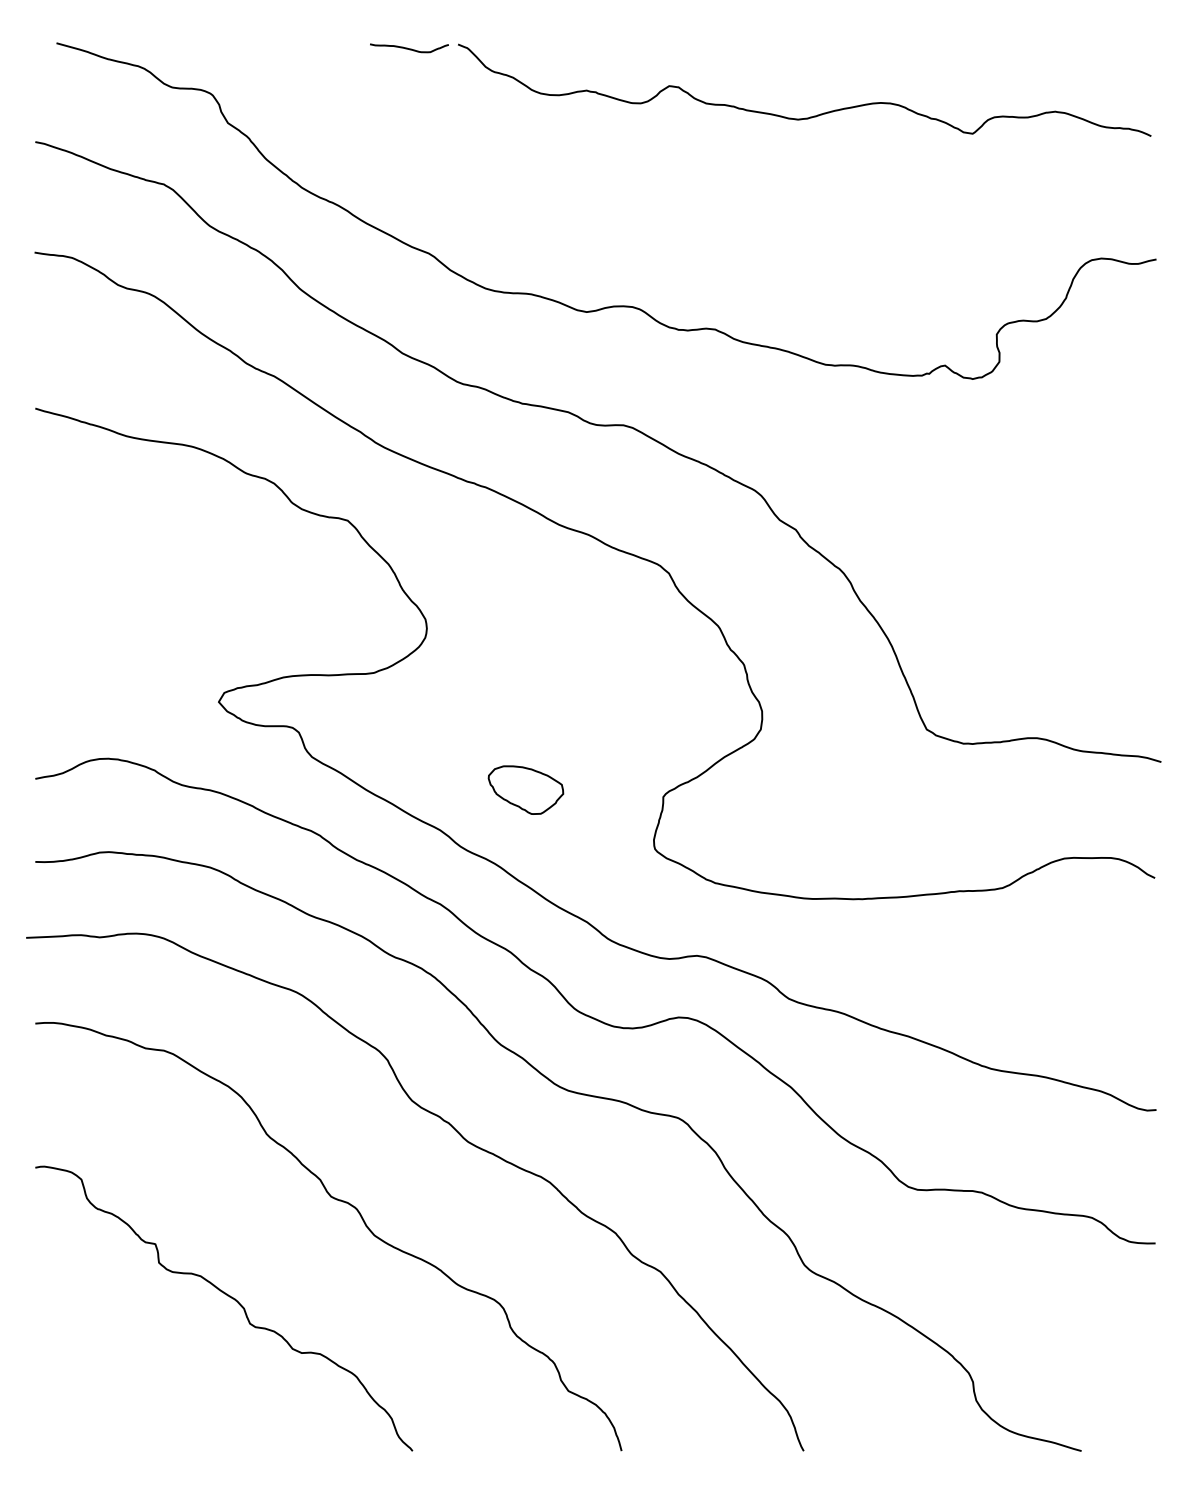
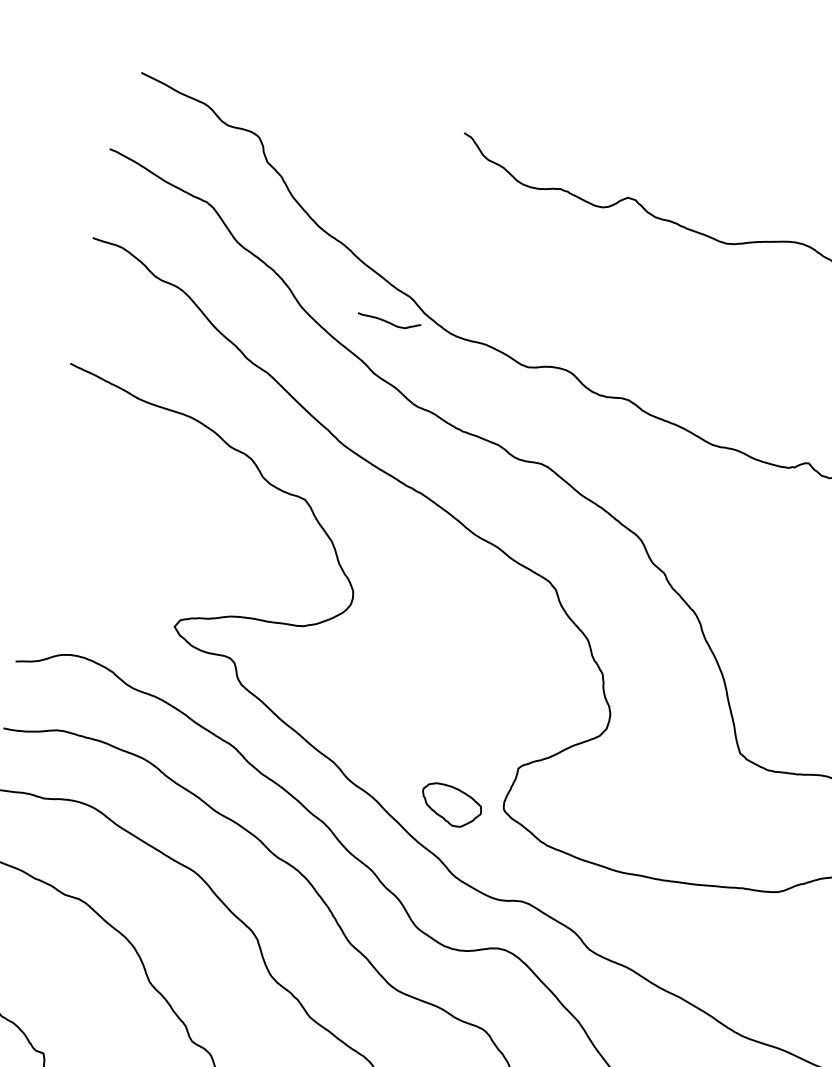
curve: (409, 48) -> (389, 322), moved
part: (525, 789) -> (451, 805), moved

